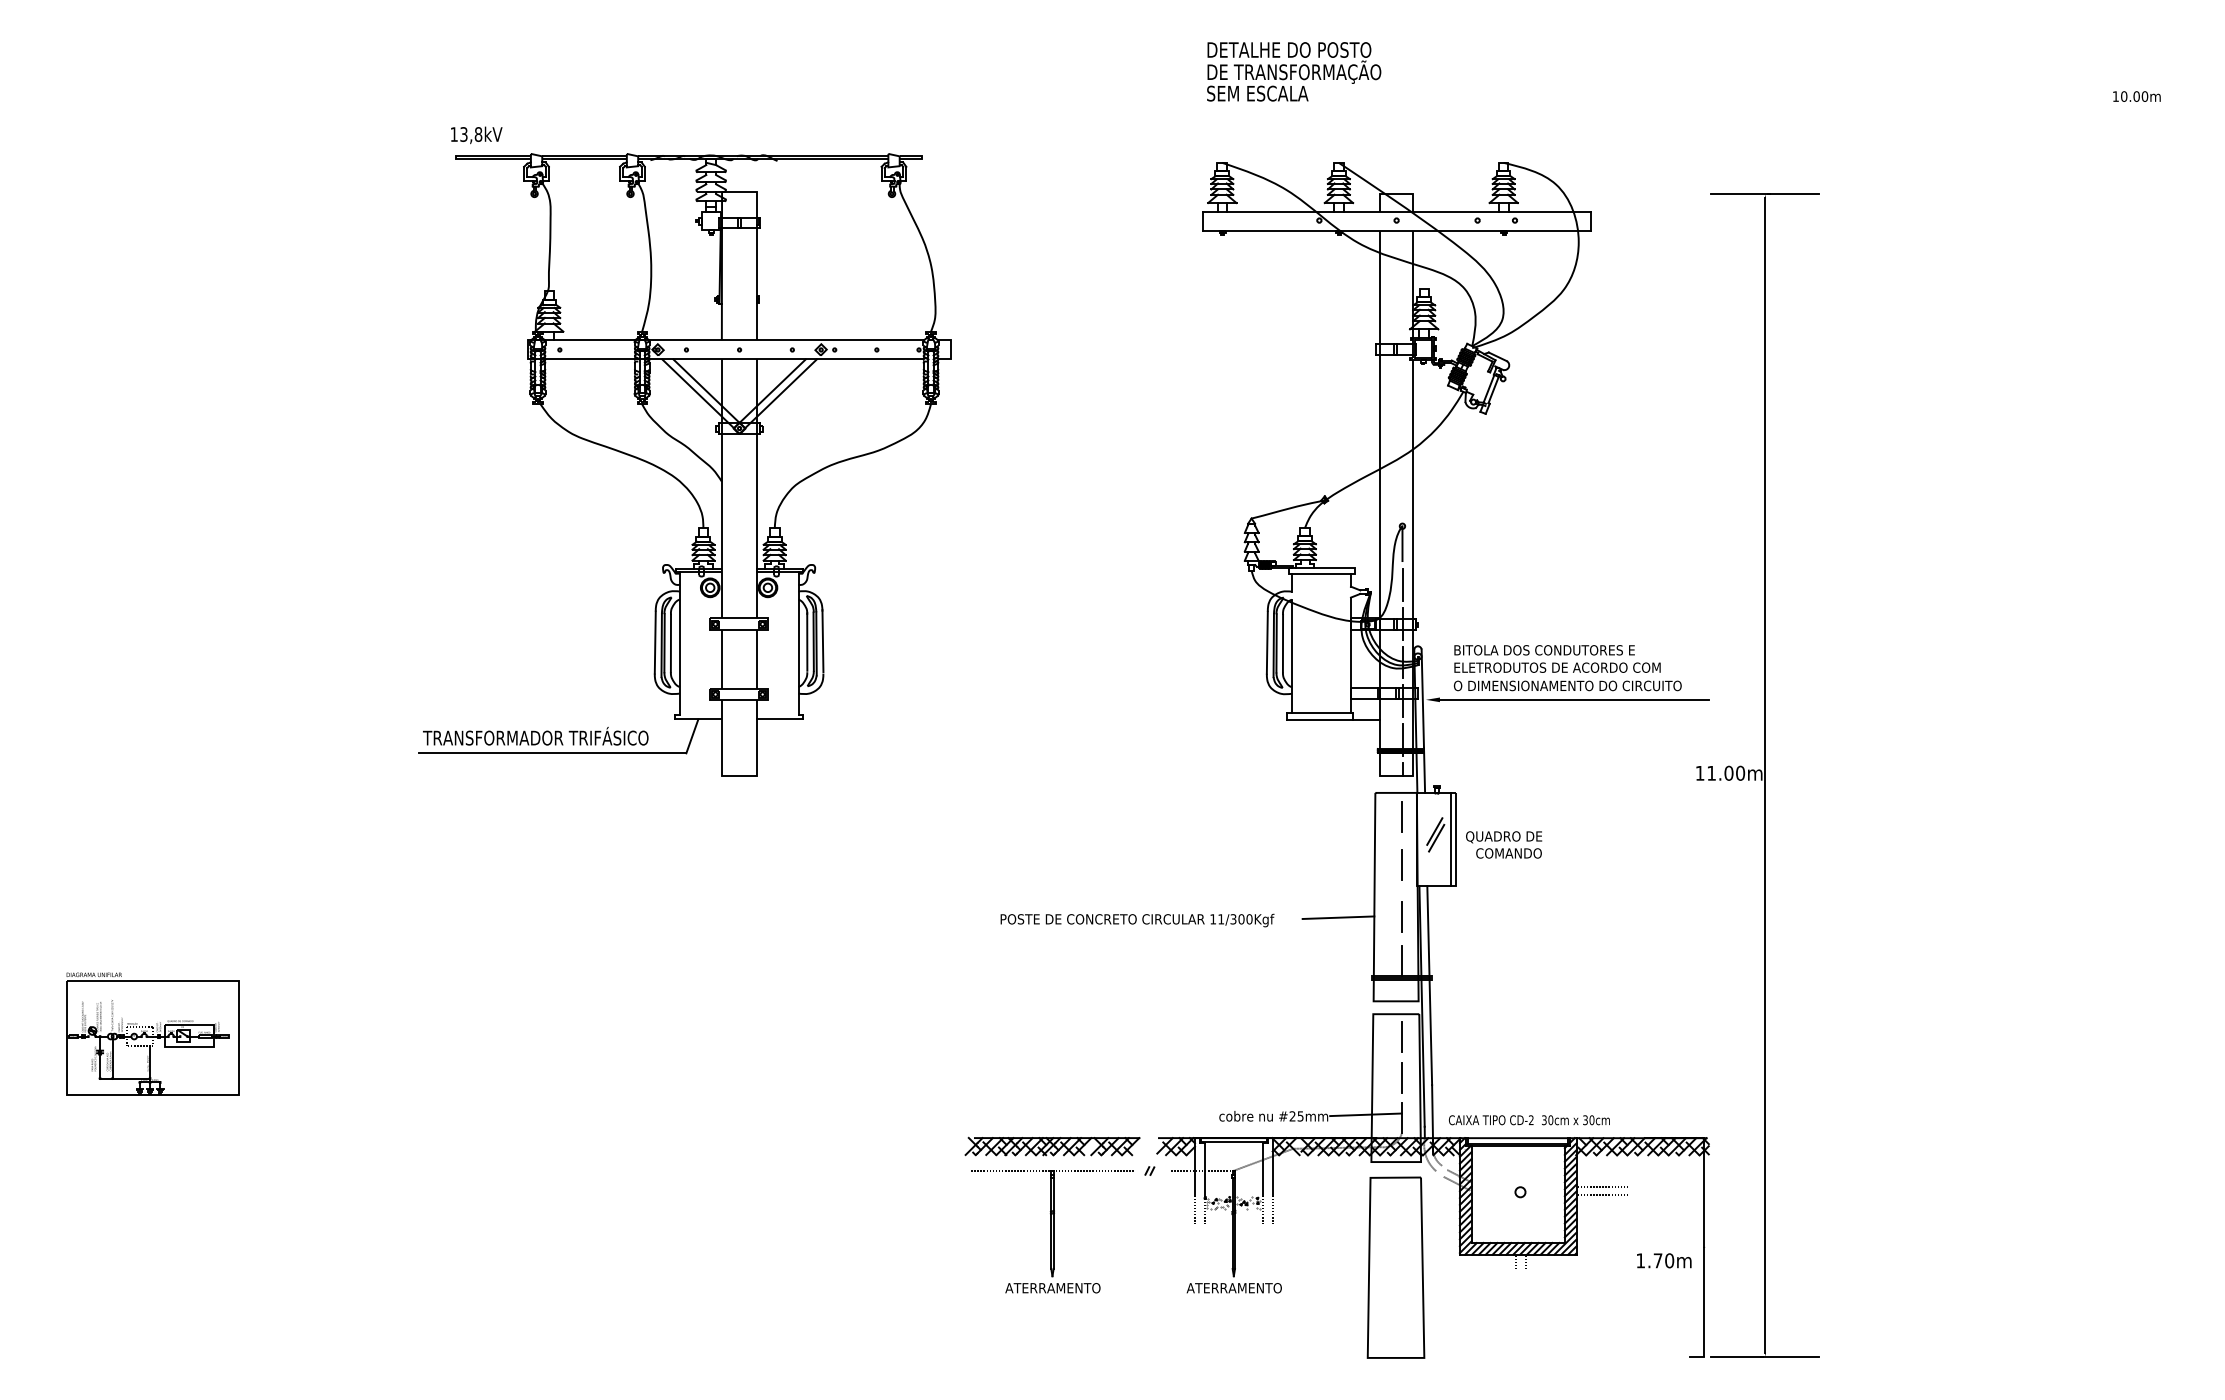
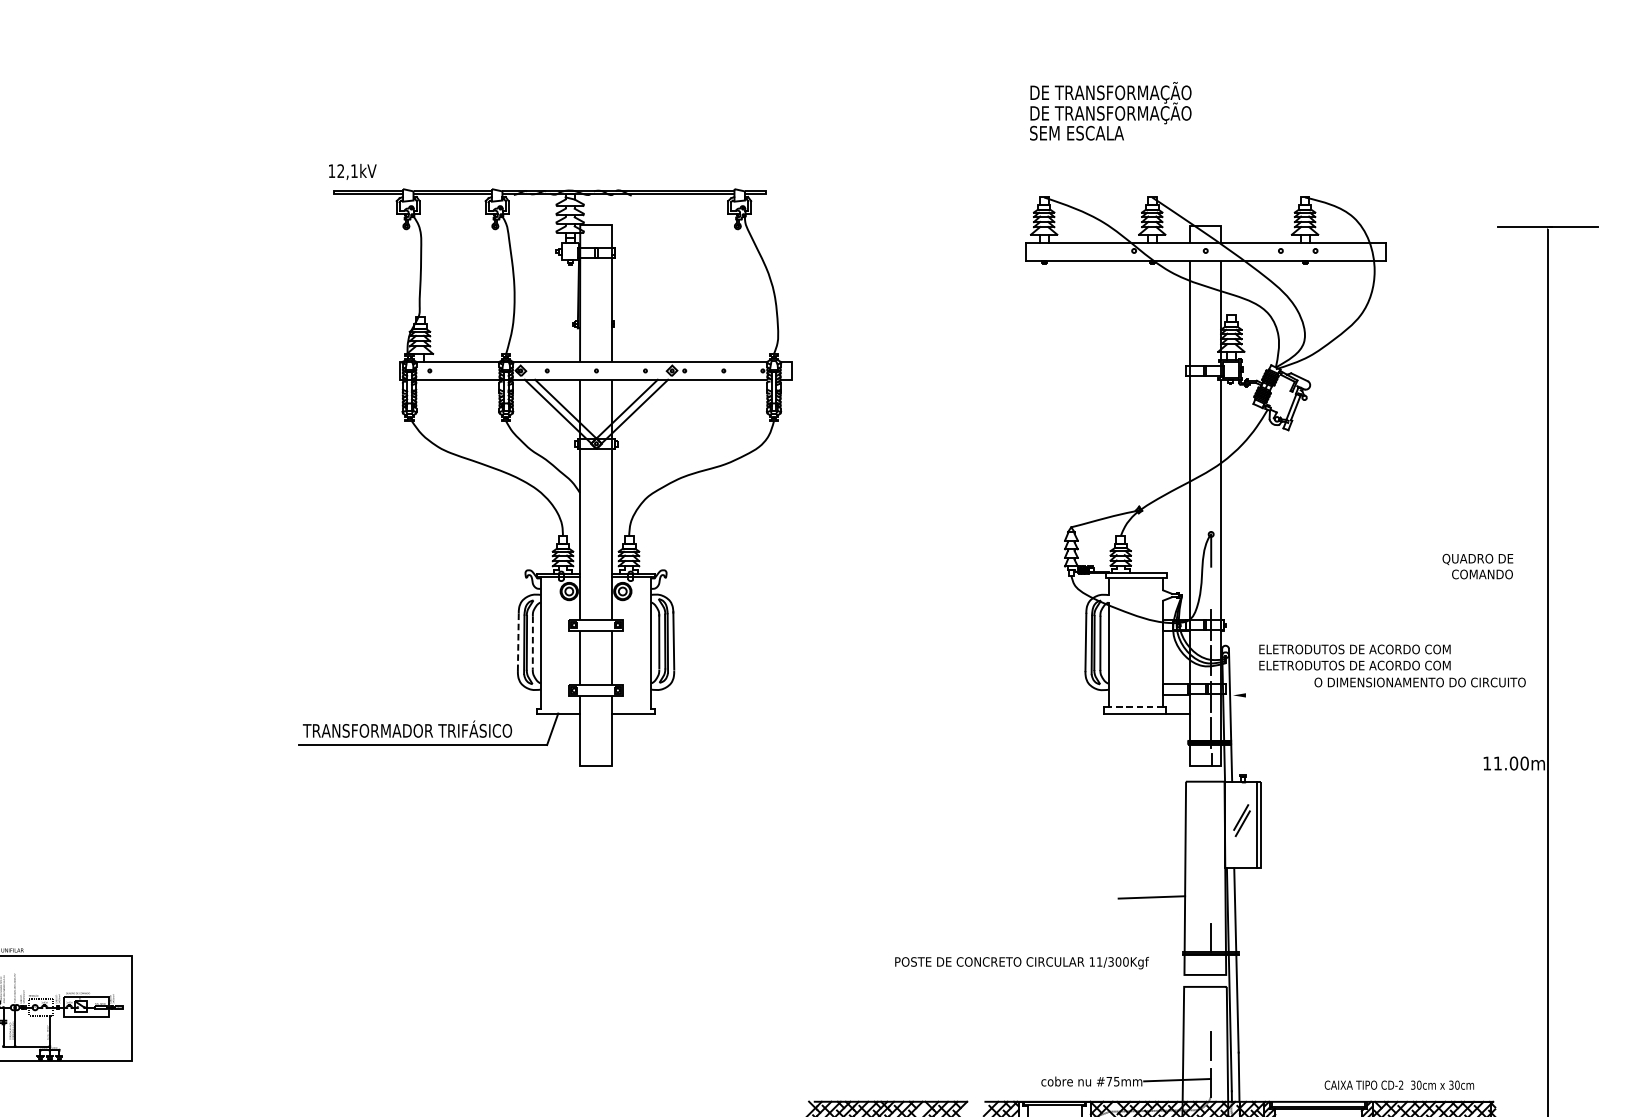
text: (1304, 49) -> (1120, 92), DETALHE DO POSTO -> DE TRANSFORMAÇÃO
text: (471, 134) -> (347, 171), 13,8kV -> 12,1kV
line: (1402, 584) -> (1211, 588), removed
line: (655, 642) -> (518, 642), solid -> dashed
line: (670, 643) -> (532, 643), solid -> dashed
text: (1559, 650) -> (1356, 649), BITOLA DOS CONDUTORES E -> ELETRODUTOS DE ACORDO COM
text: (1567, 685) -> (1419, 682), moved
line: (1574, 699) -> (1370, 695), removed
line: (1321, 712) -> (1136, 707), solid -> dashed
line: (1401, 816) -> (1210, 803), removed
text: (1504, 844) -> (1478, 566), moved
line: (1401, 865) -> (1210, 849), removed
line: (1401, 916) -> (1210, 896), removed
text: (1137, 920) -> (1022, 963), moved
line: (1401, 1036) -> (1210, 1007), removed
text: (1292, 1116) -> (1109, 1081), #25mm -> #75mm
text: (1529, 1120) -> (1399, 1085), moved

